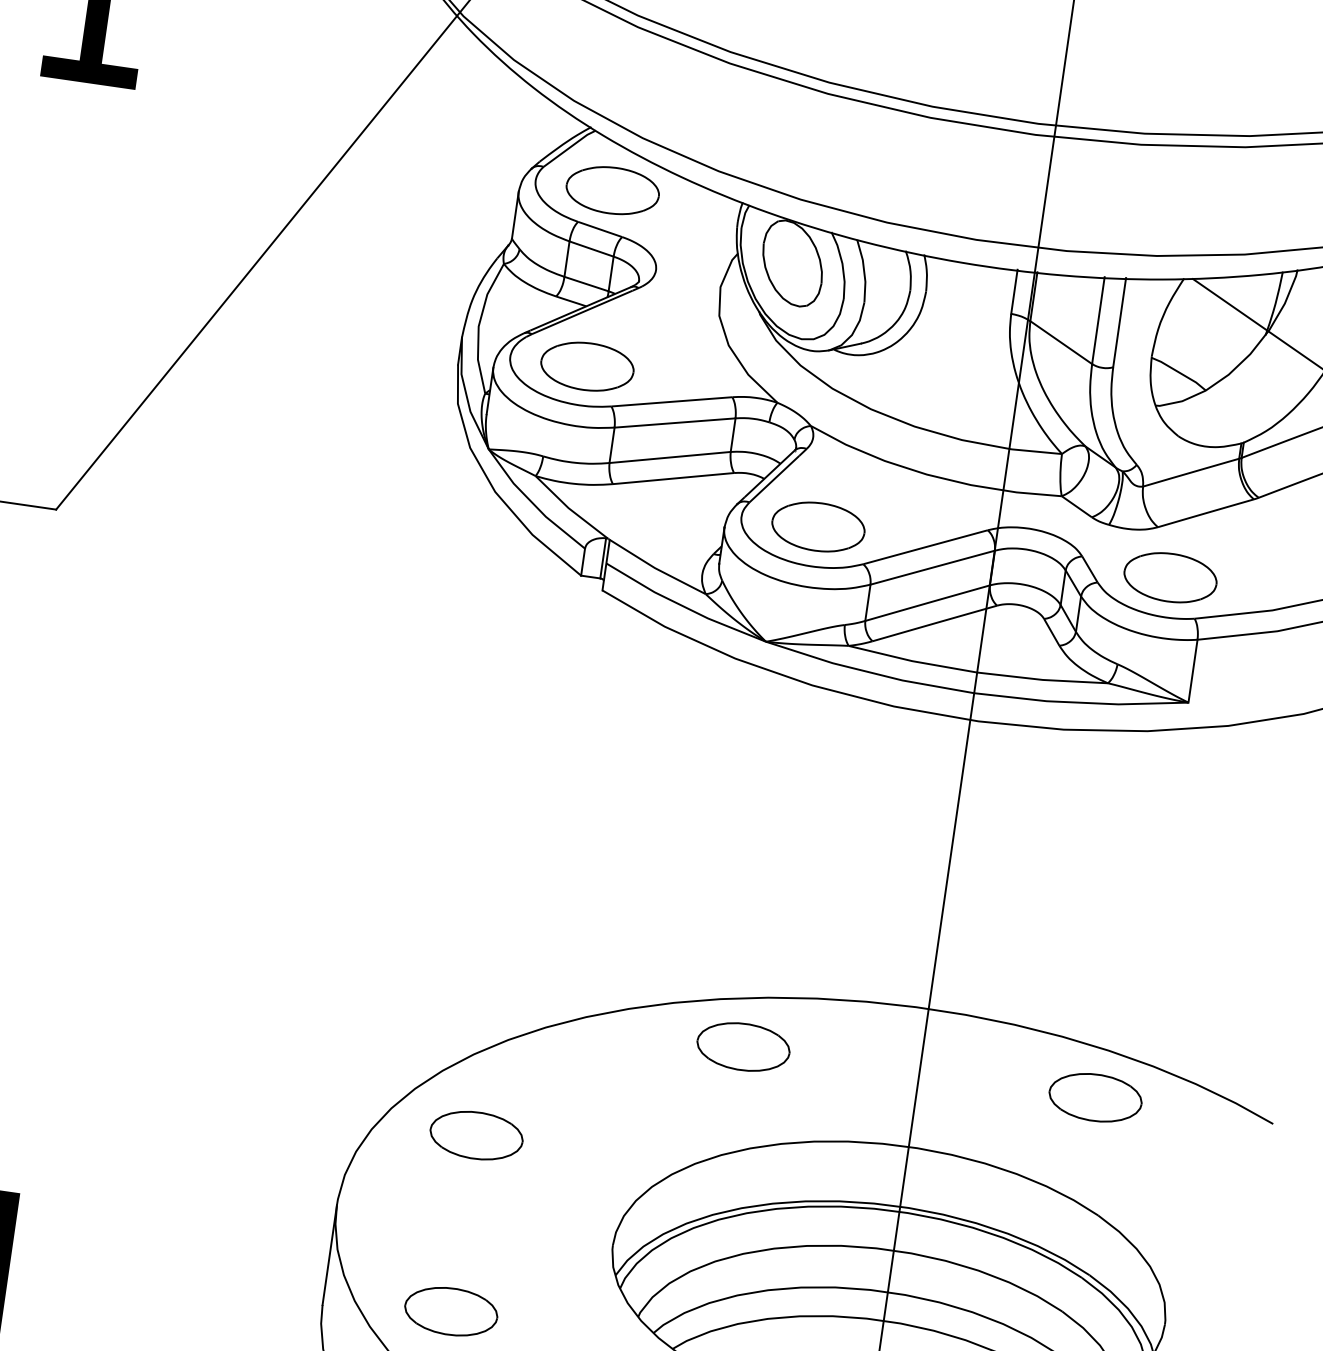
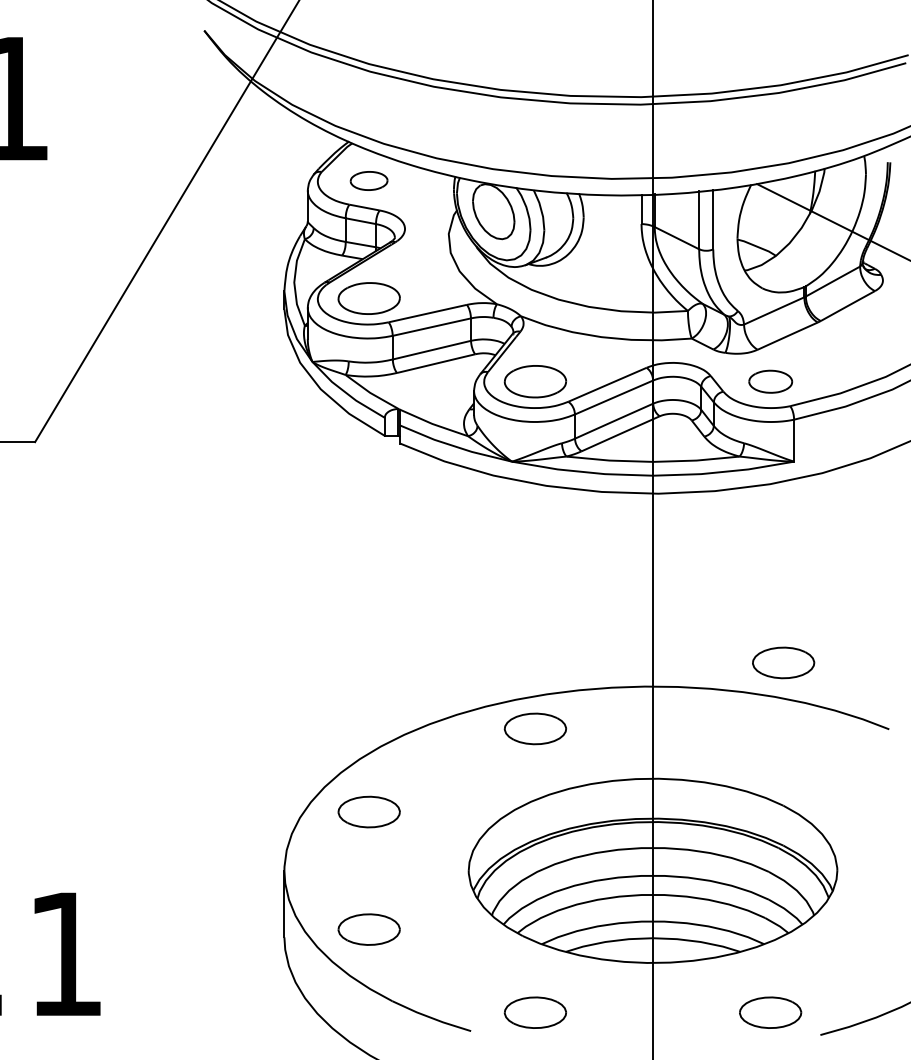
part: (611, 189) -> (368, 180), size x0.6
part: (1170, 577) -> (770, 381), size x0.7
part: (1095, 1097) -> (783, 662), moved

